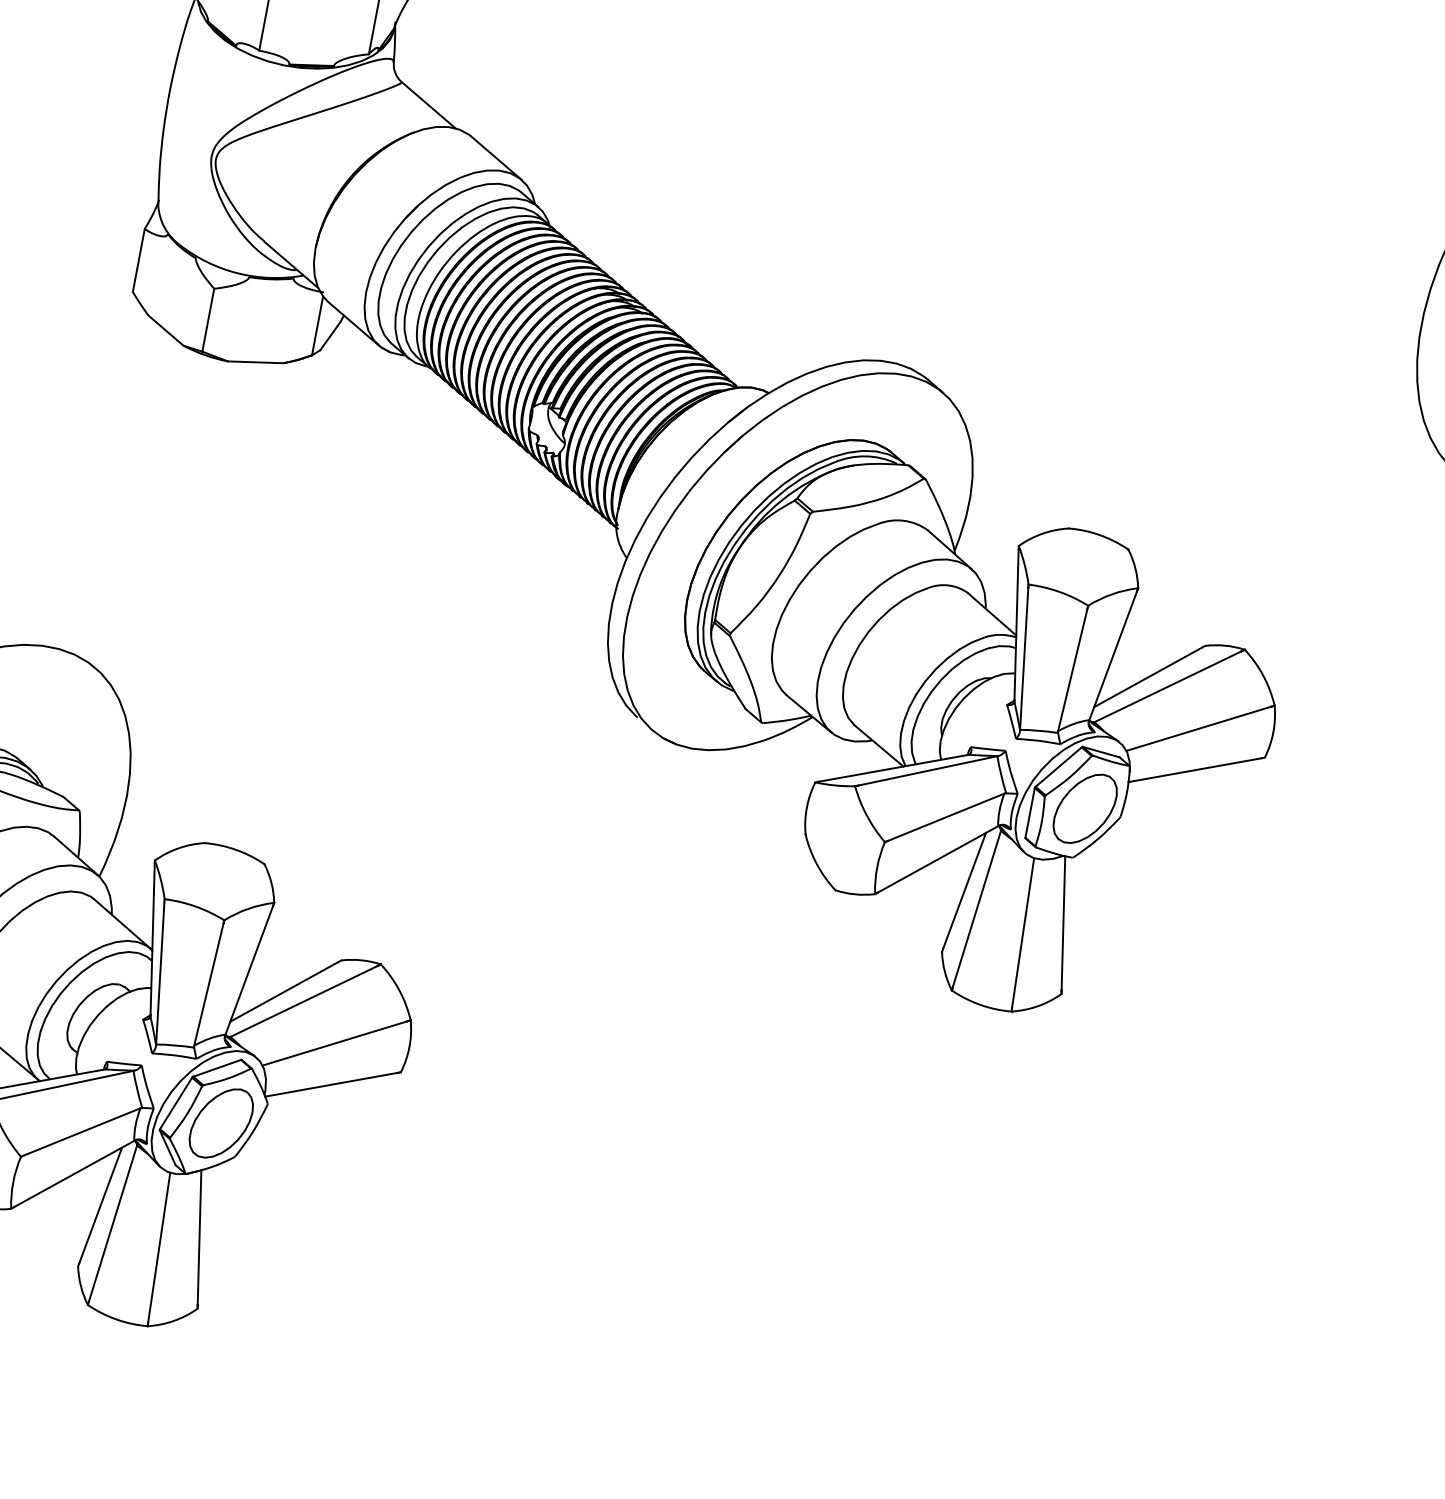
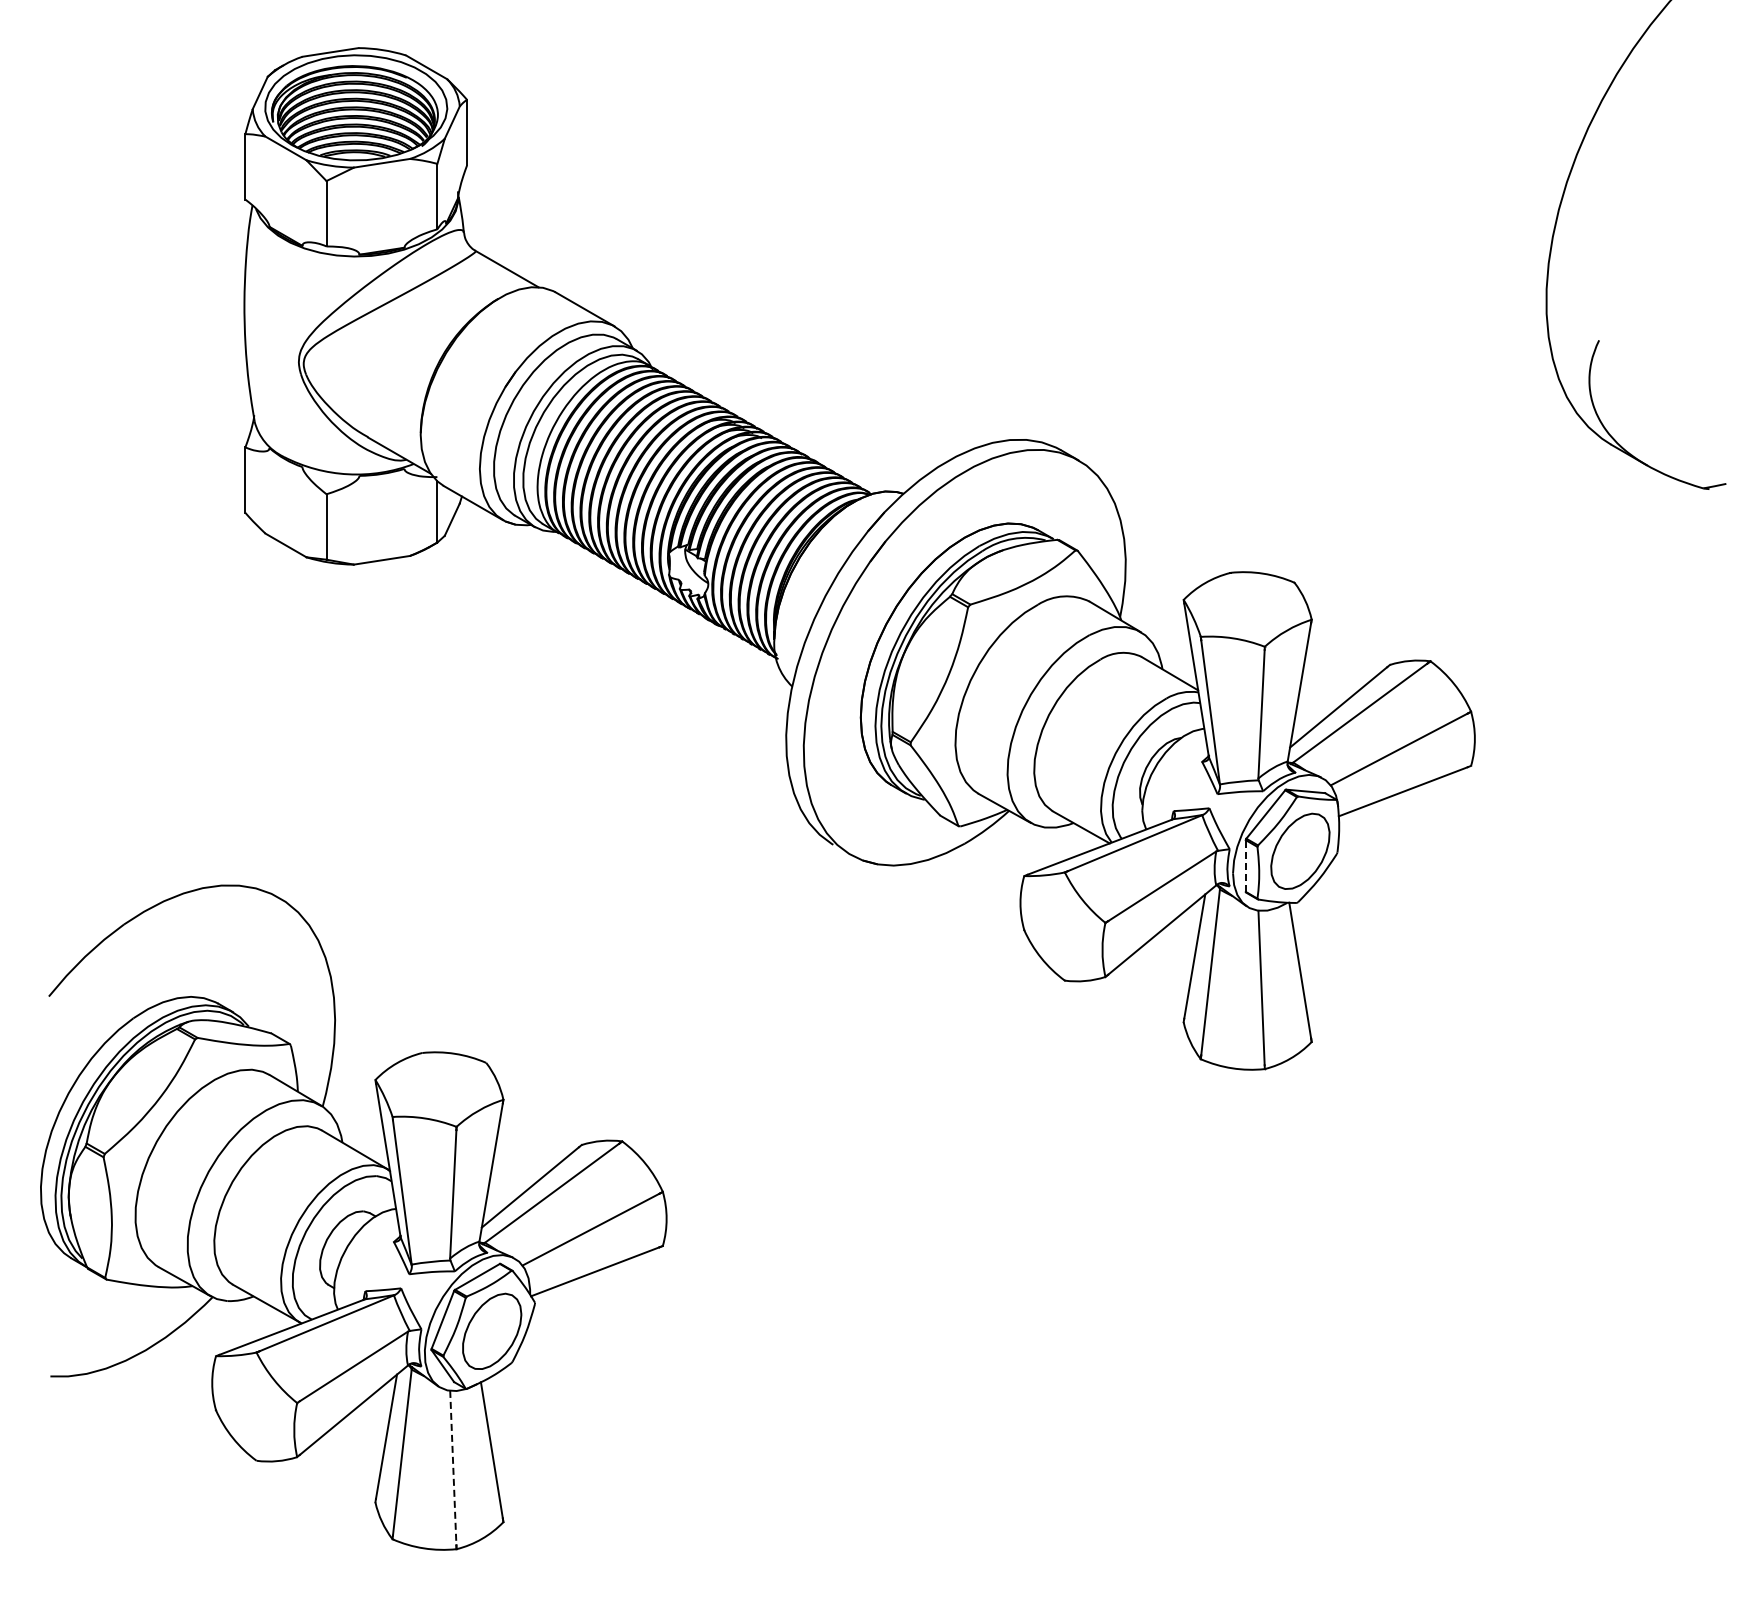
line: (1029, 813) -> (1245, 866), solid -> dashed
line: (159, 1248) -> (453, 1468), solid -> dashed

